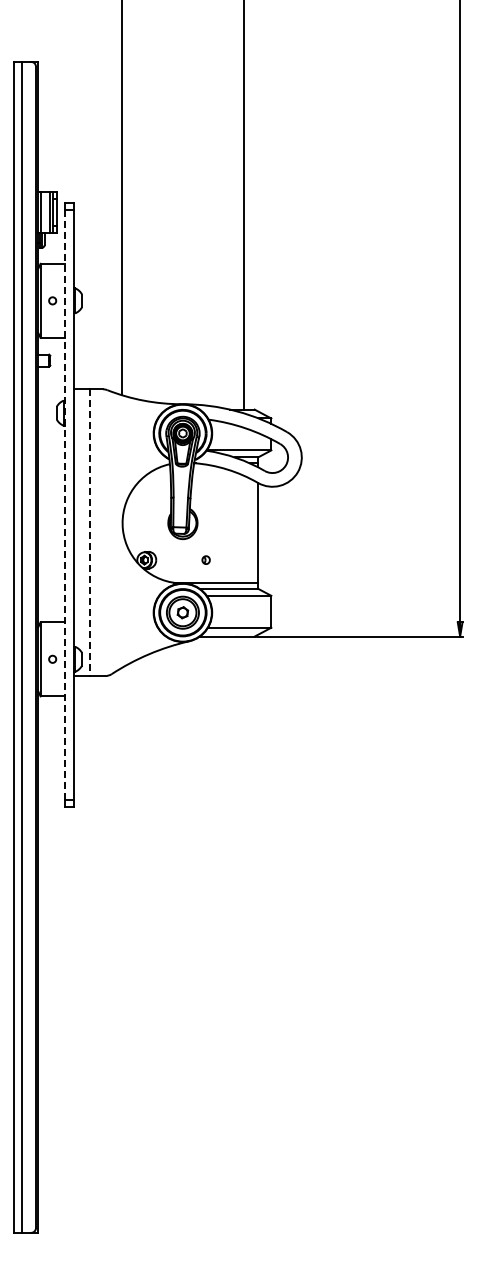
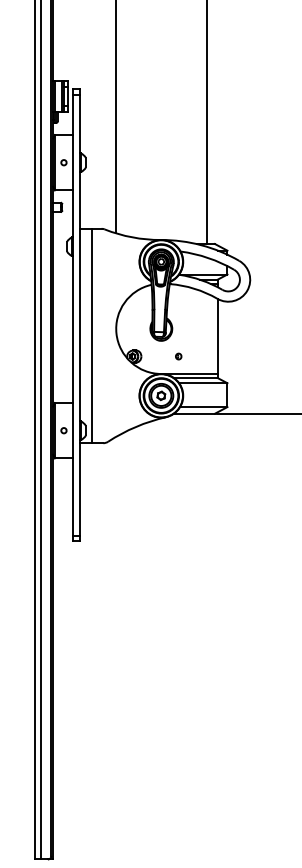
line: (64, 504) -> (72, 314), dashed -> solid
line: (89, 533) -> (91, 336), dashed -> solid

